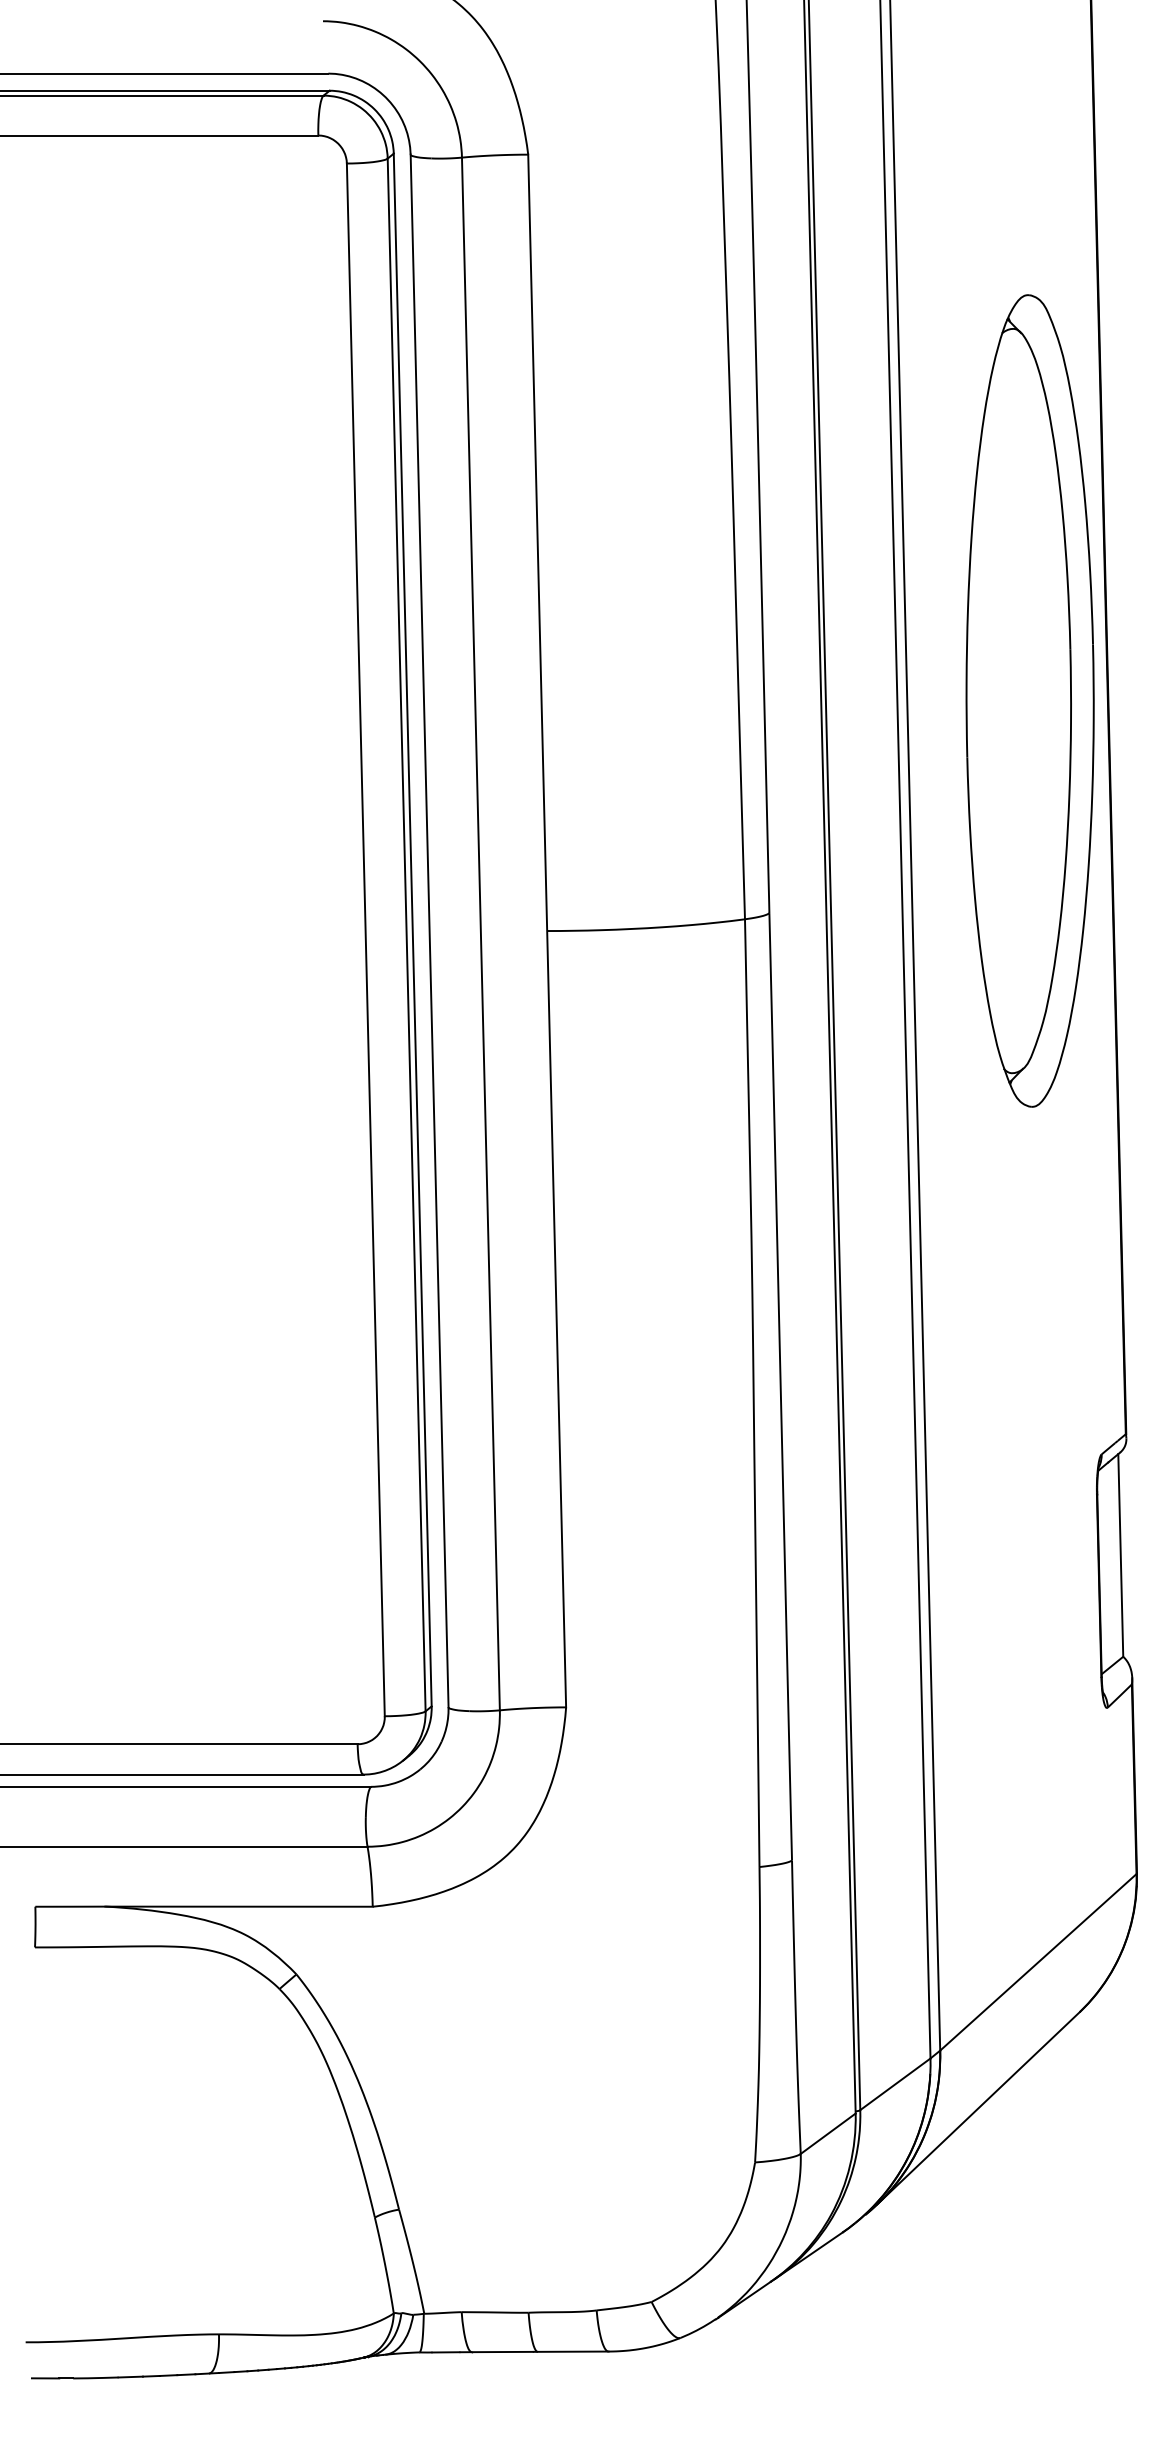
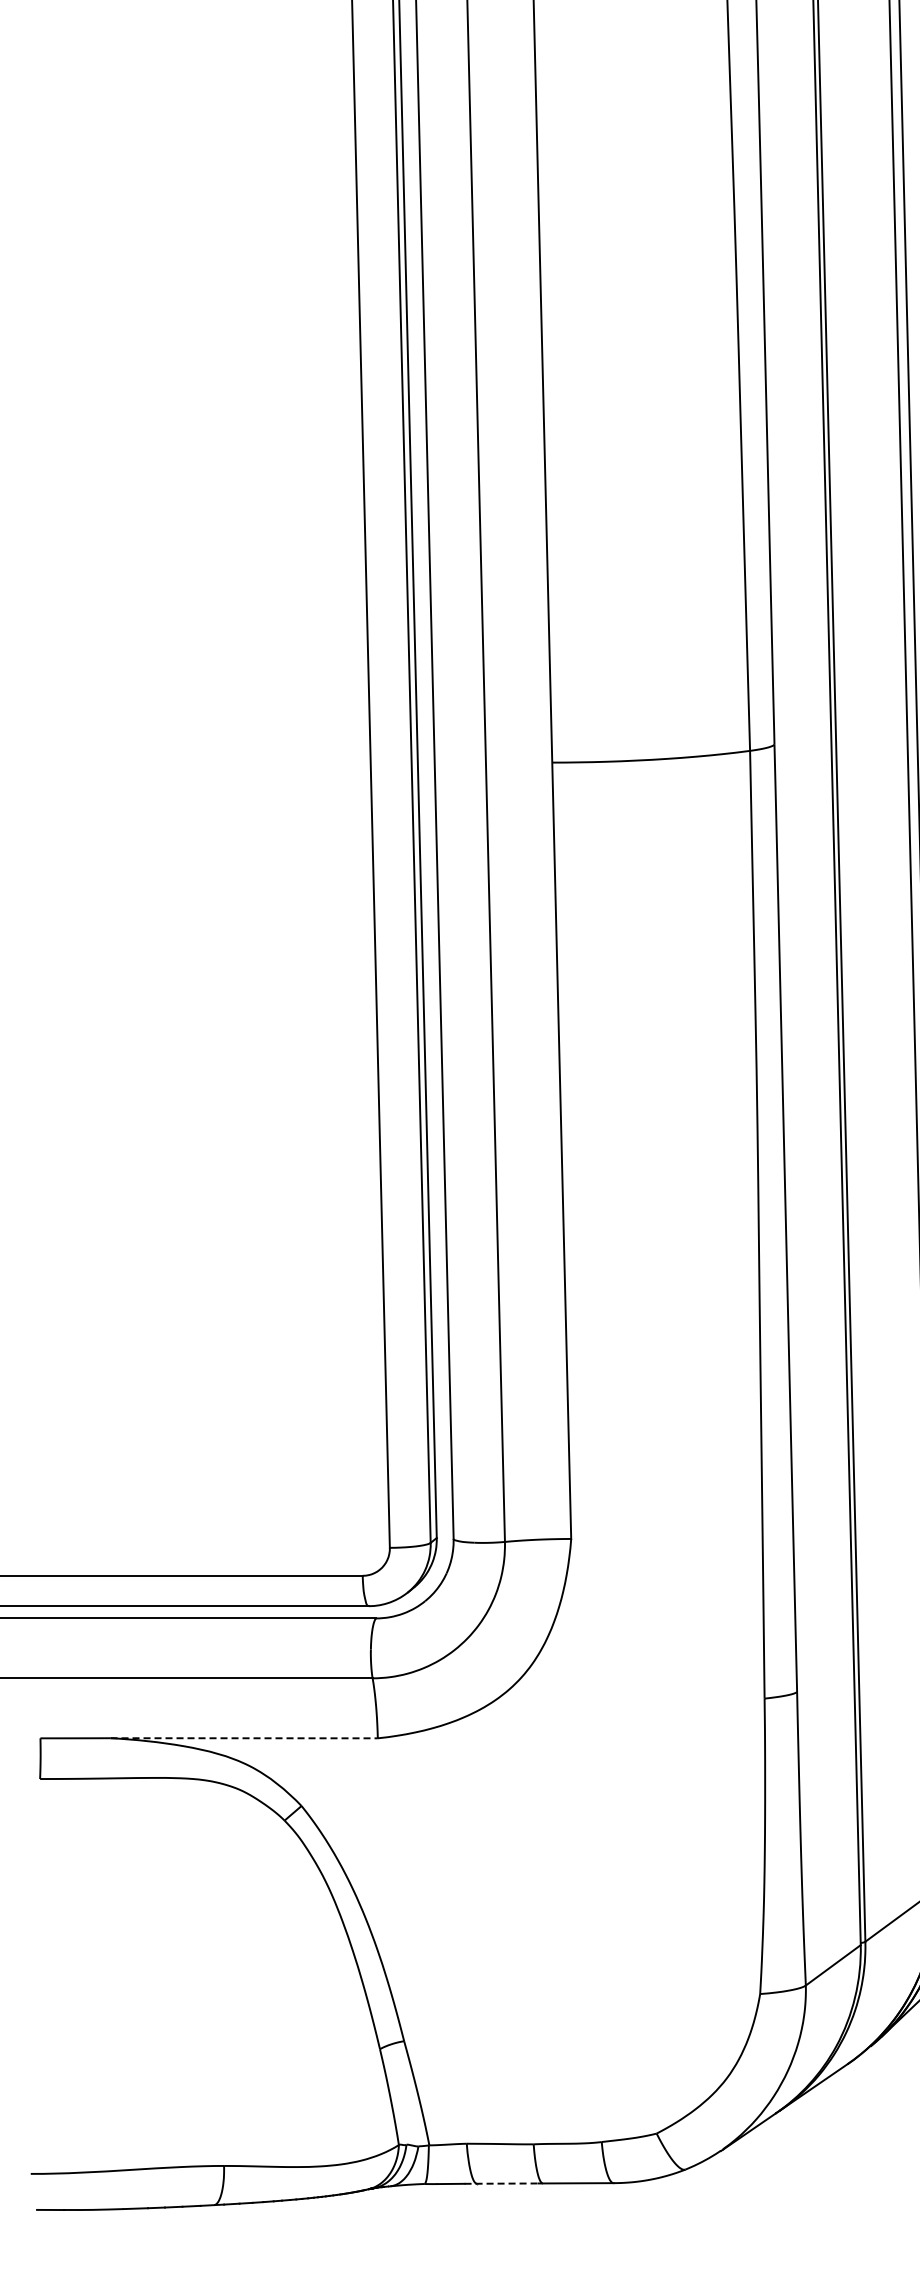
line: (239, 1906) -> (244, 1738), solid -> dashed
line: (496, 2352) -> (501, 2184), solid -> dashed

